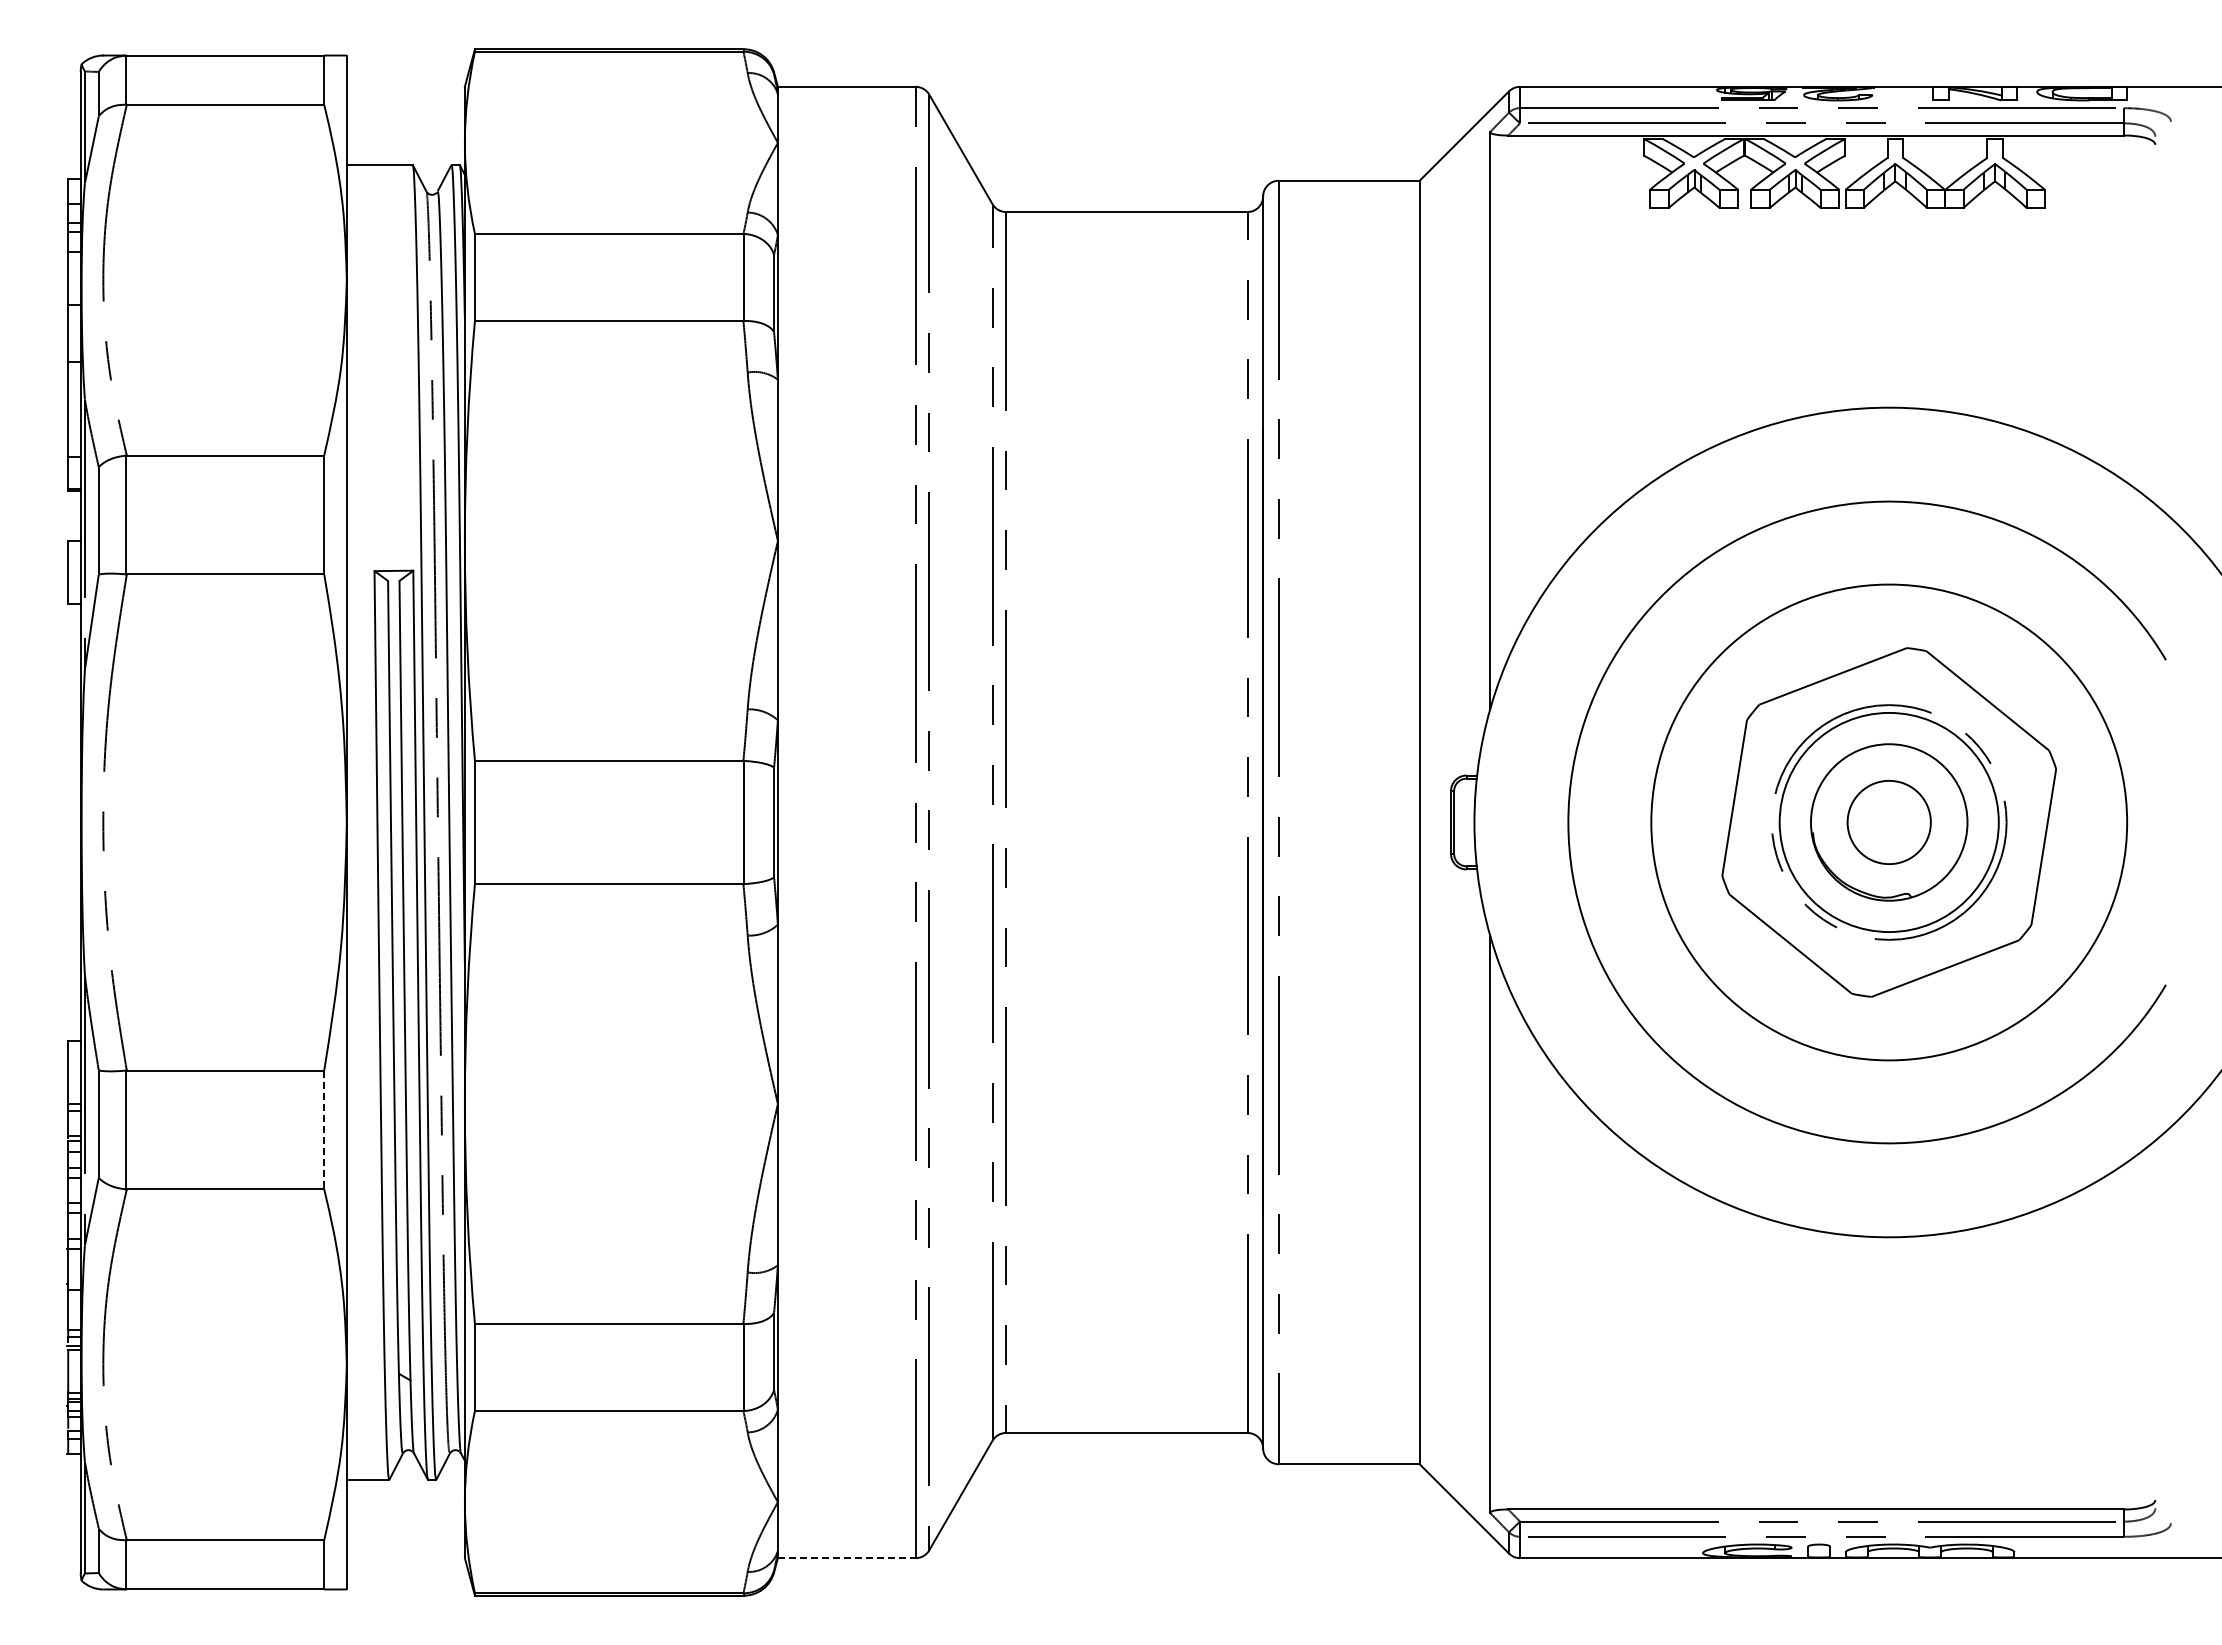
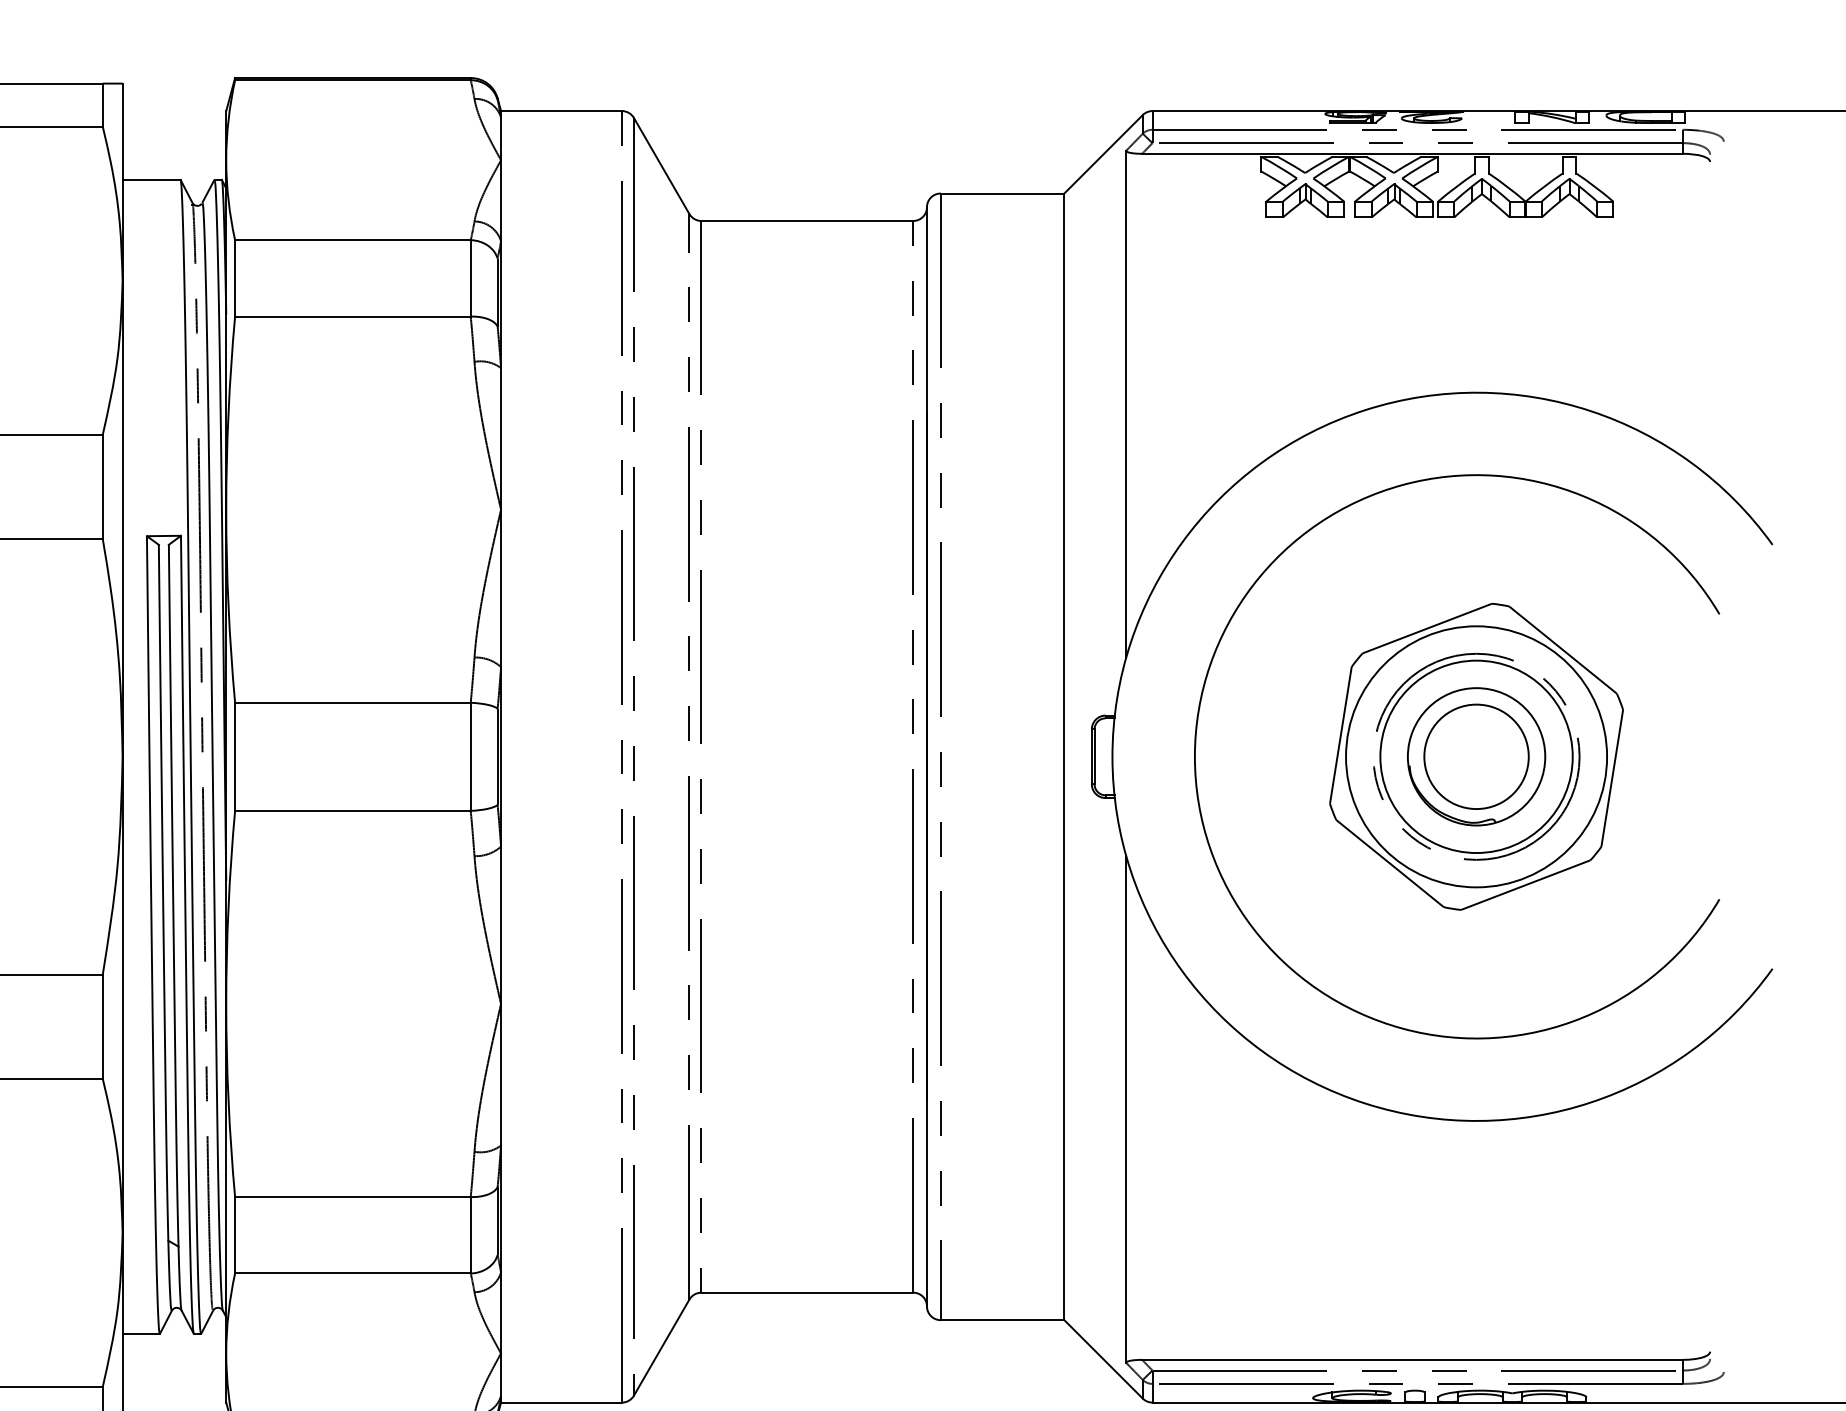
circle: (1888, 822) -> (1475, 756), size x0.62
circle: (1888, 822) -> (1475, 756), size x1.43
line: (324, 1130) -> (103, 1027), dashed -> solid
line: (846, 1558) -> (561, 1402), dashed -> solid

